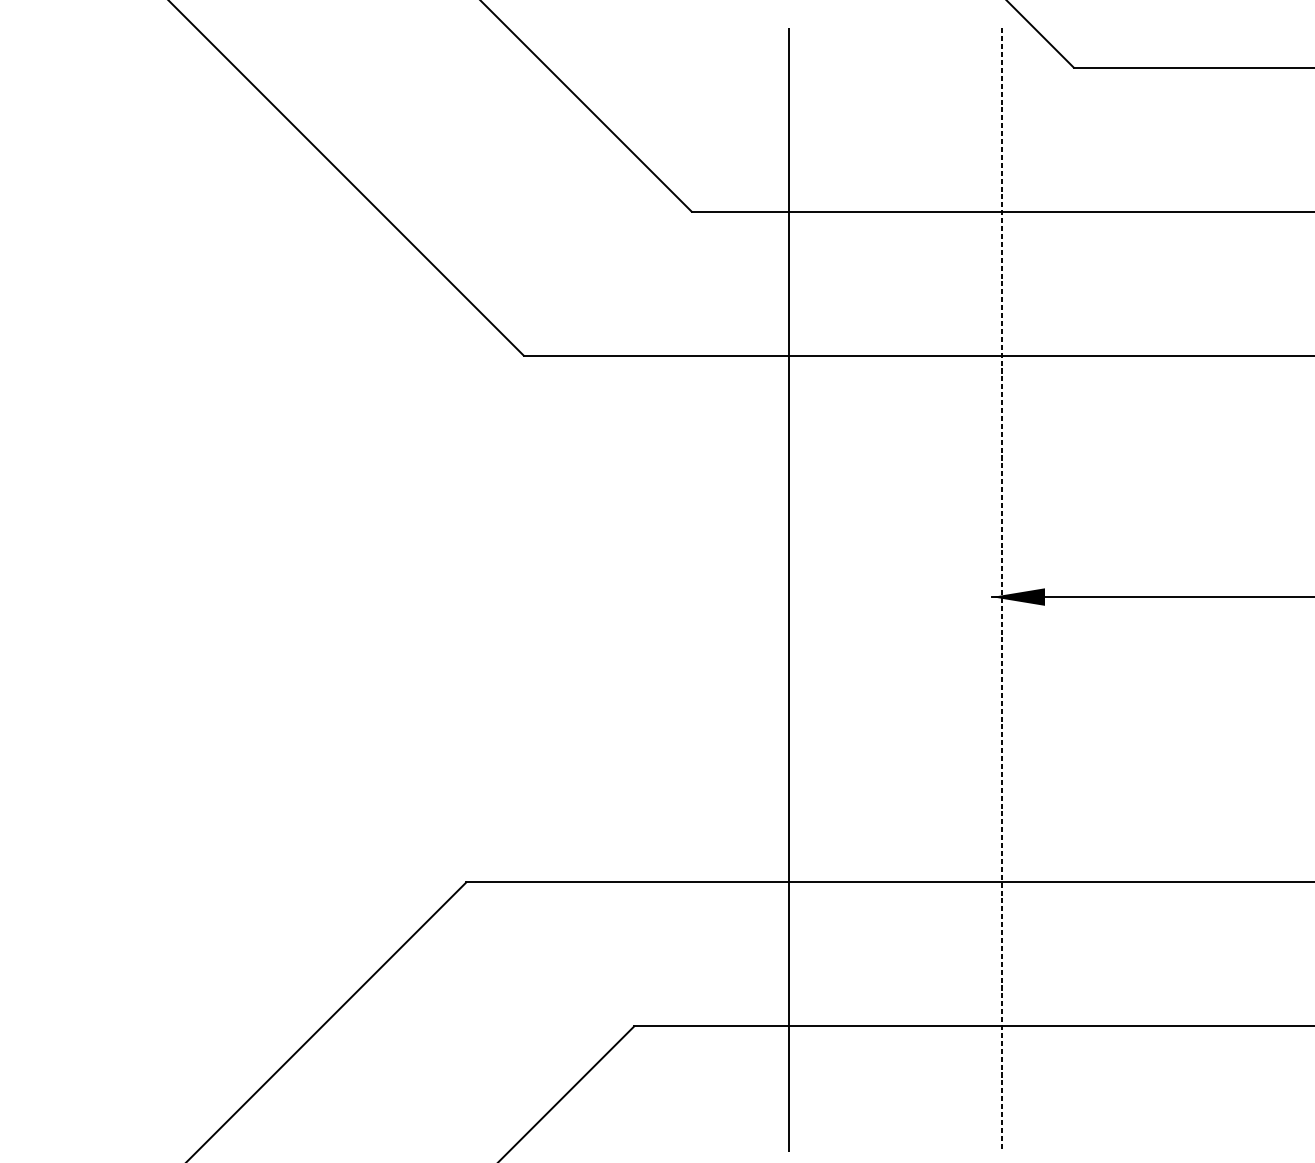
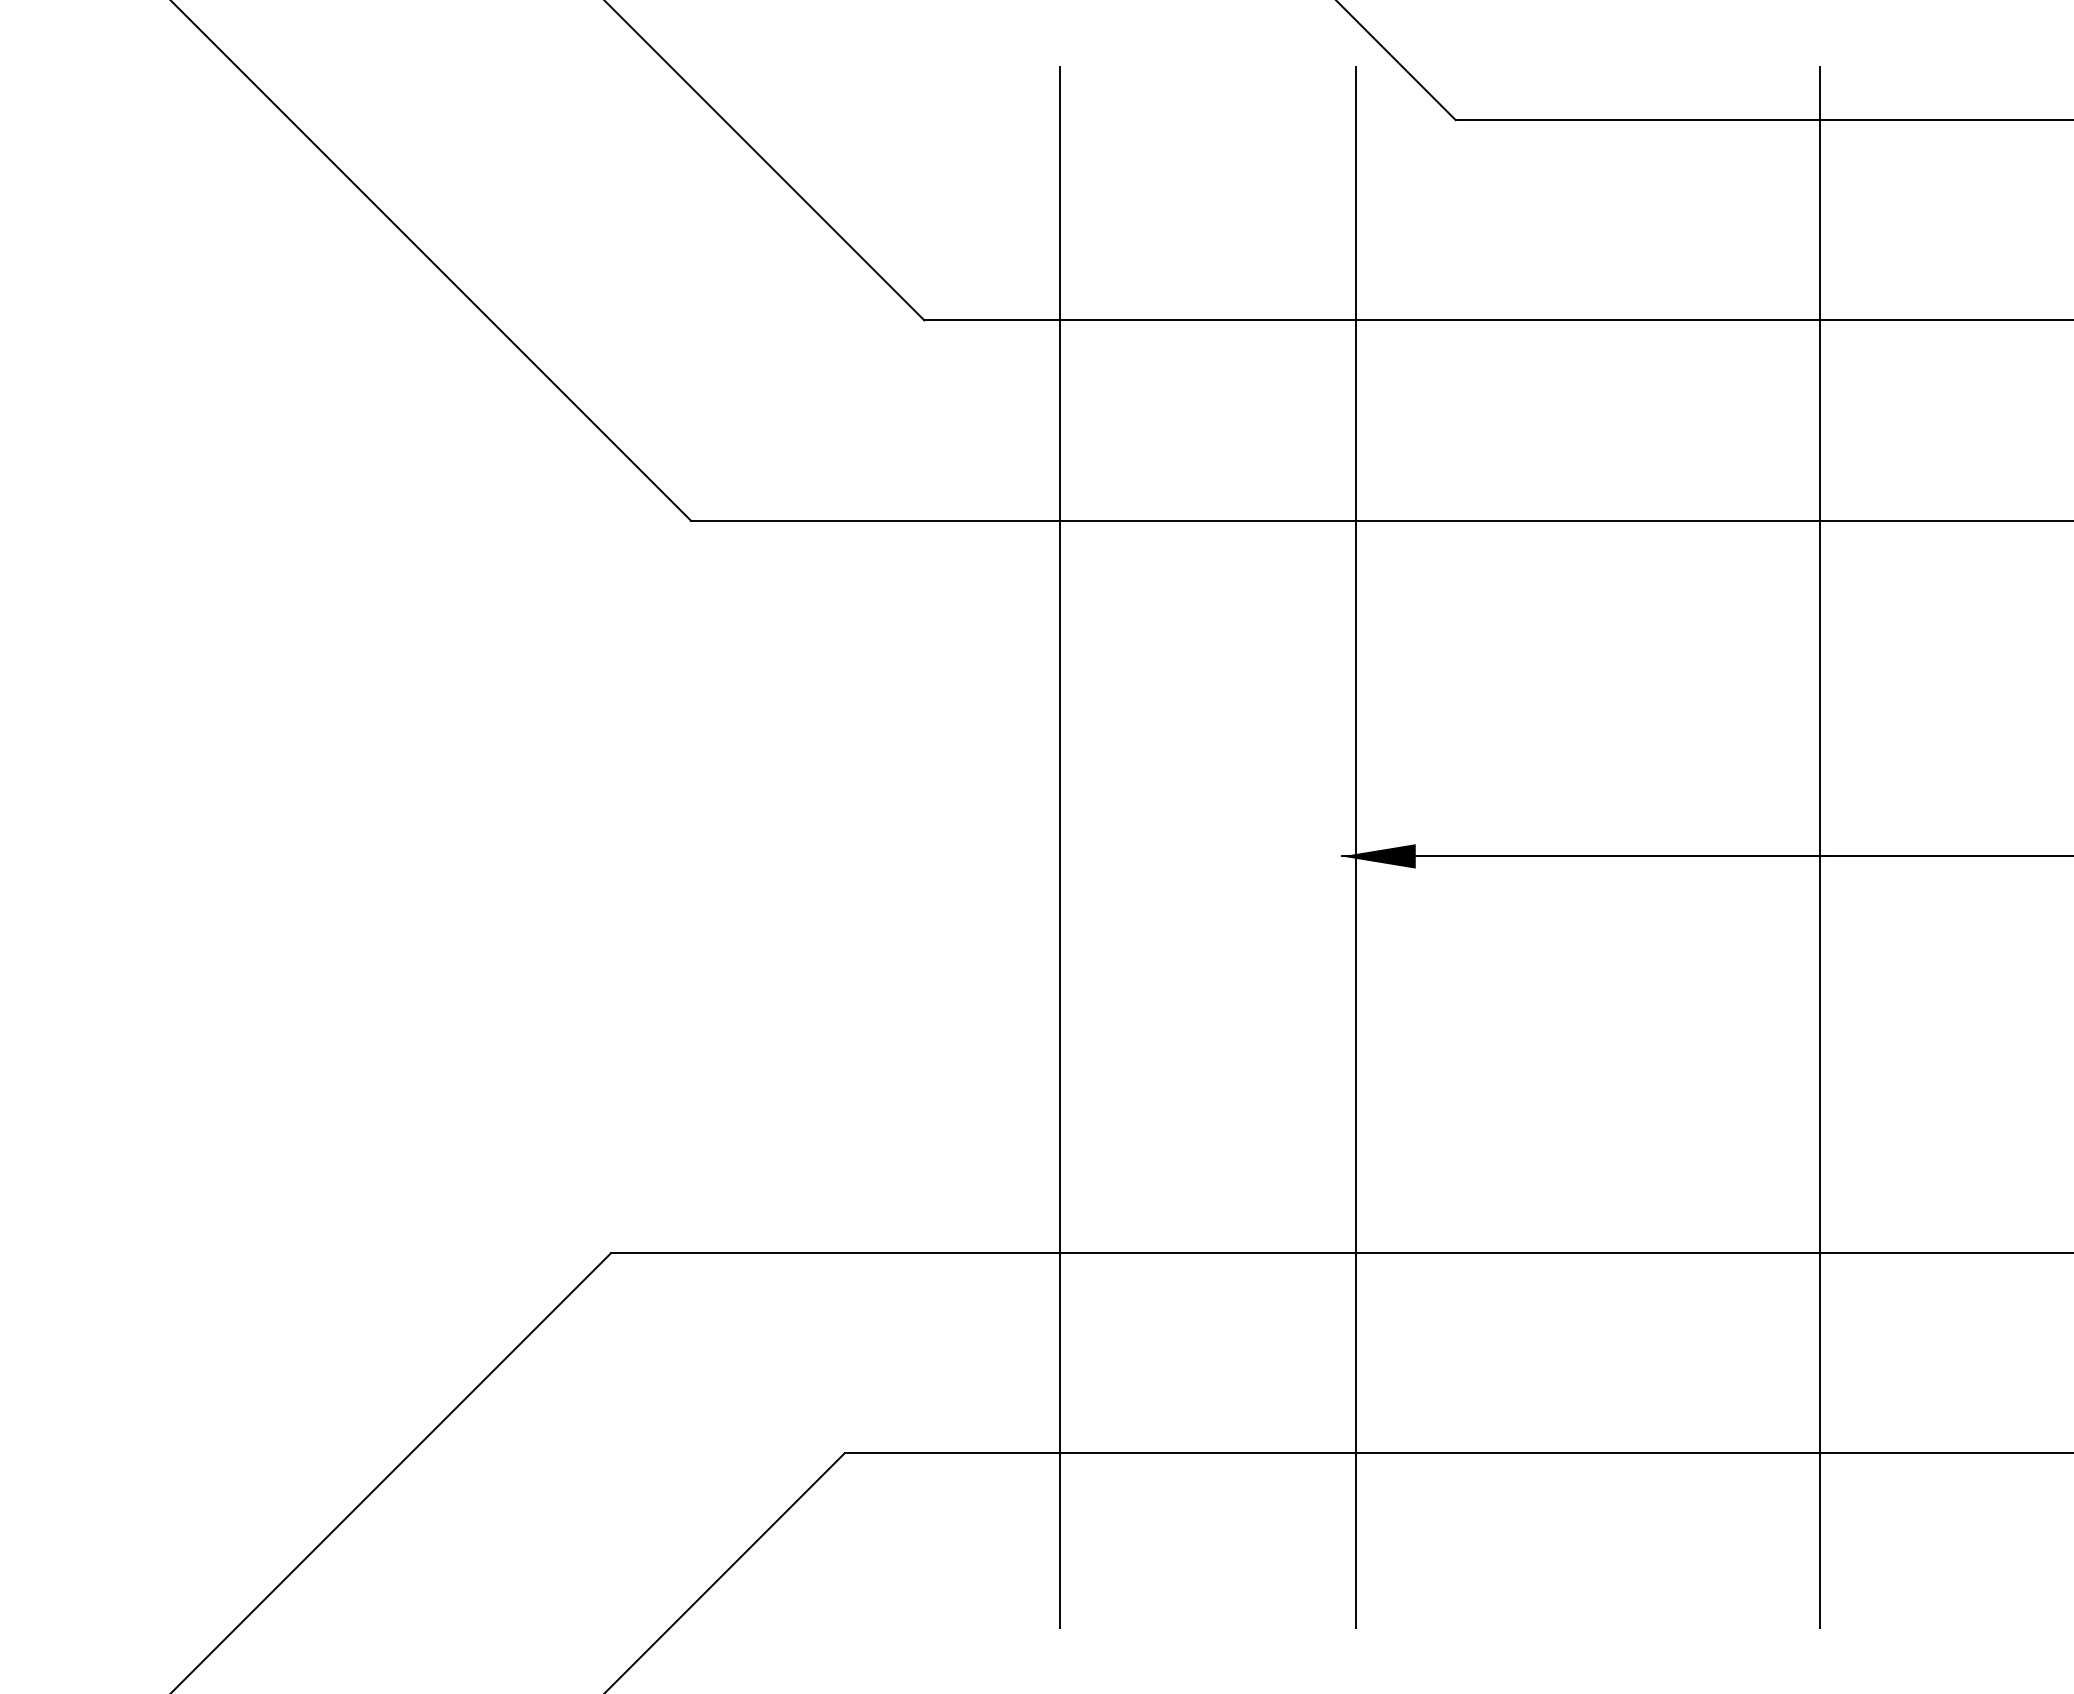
line: (1002, 590) -> (1356, 847), dashed -> solid

